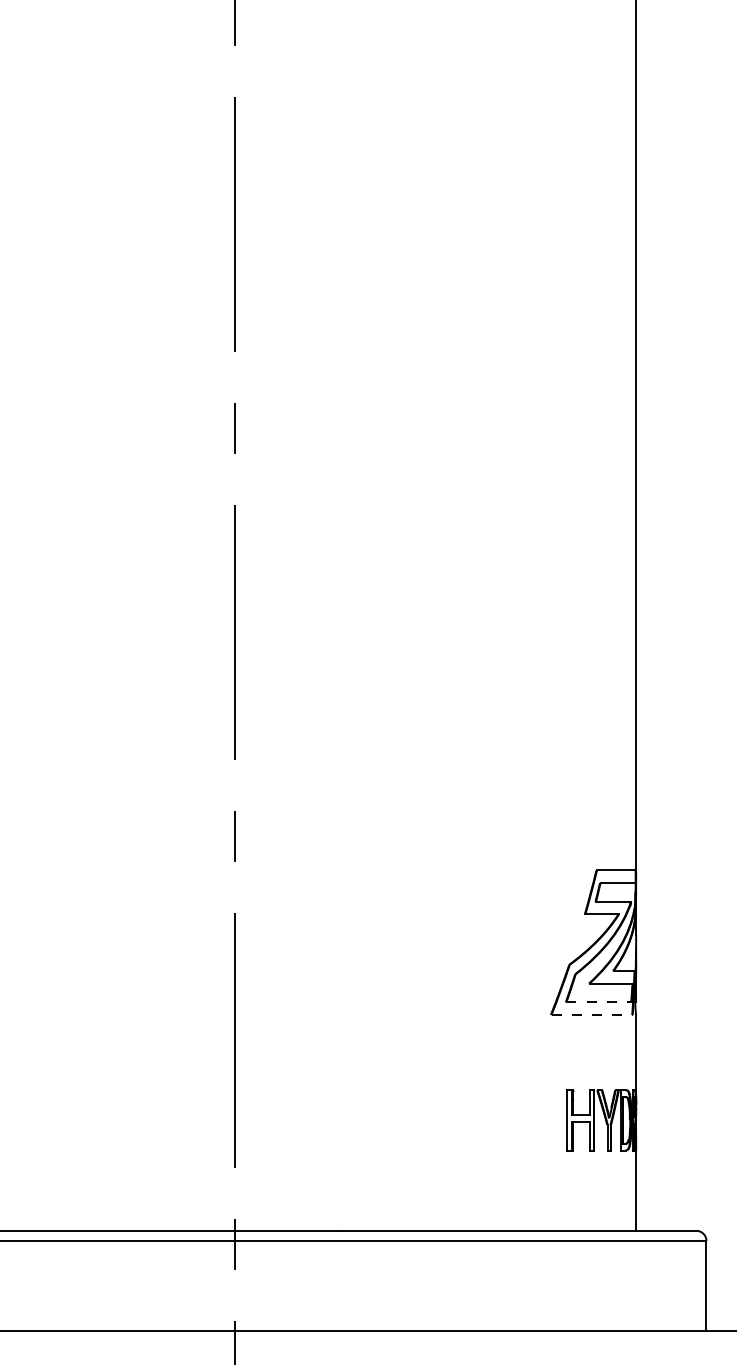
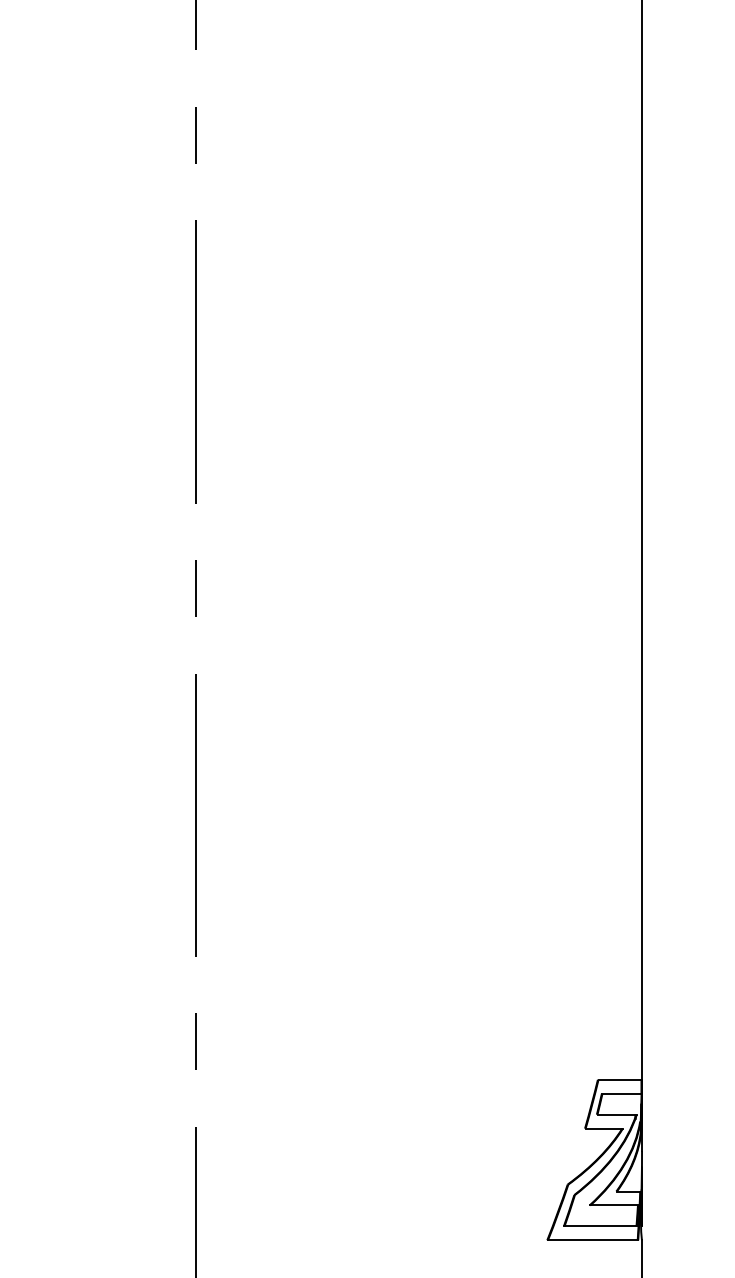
line: (599, 1002) -> (601, 1226), dashed -> solid
line: (592, 1014) -> (593, 1239), dashed -> solid

